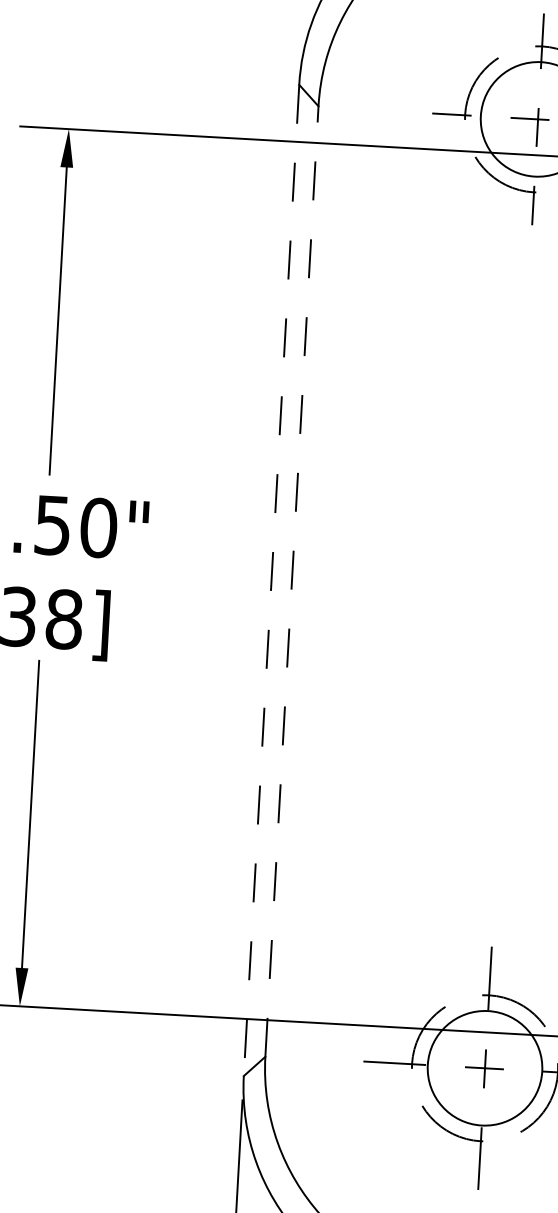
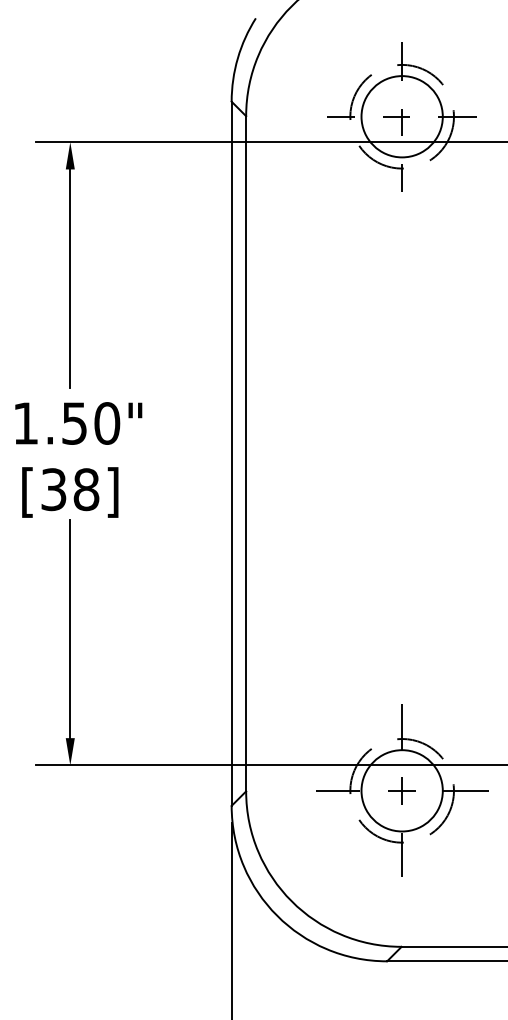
line: (271, 581) -> (231, 454), dashed -> solid
line: (292, 581) -> (246, 453), dashed -> solid

